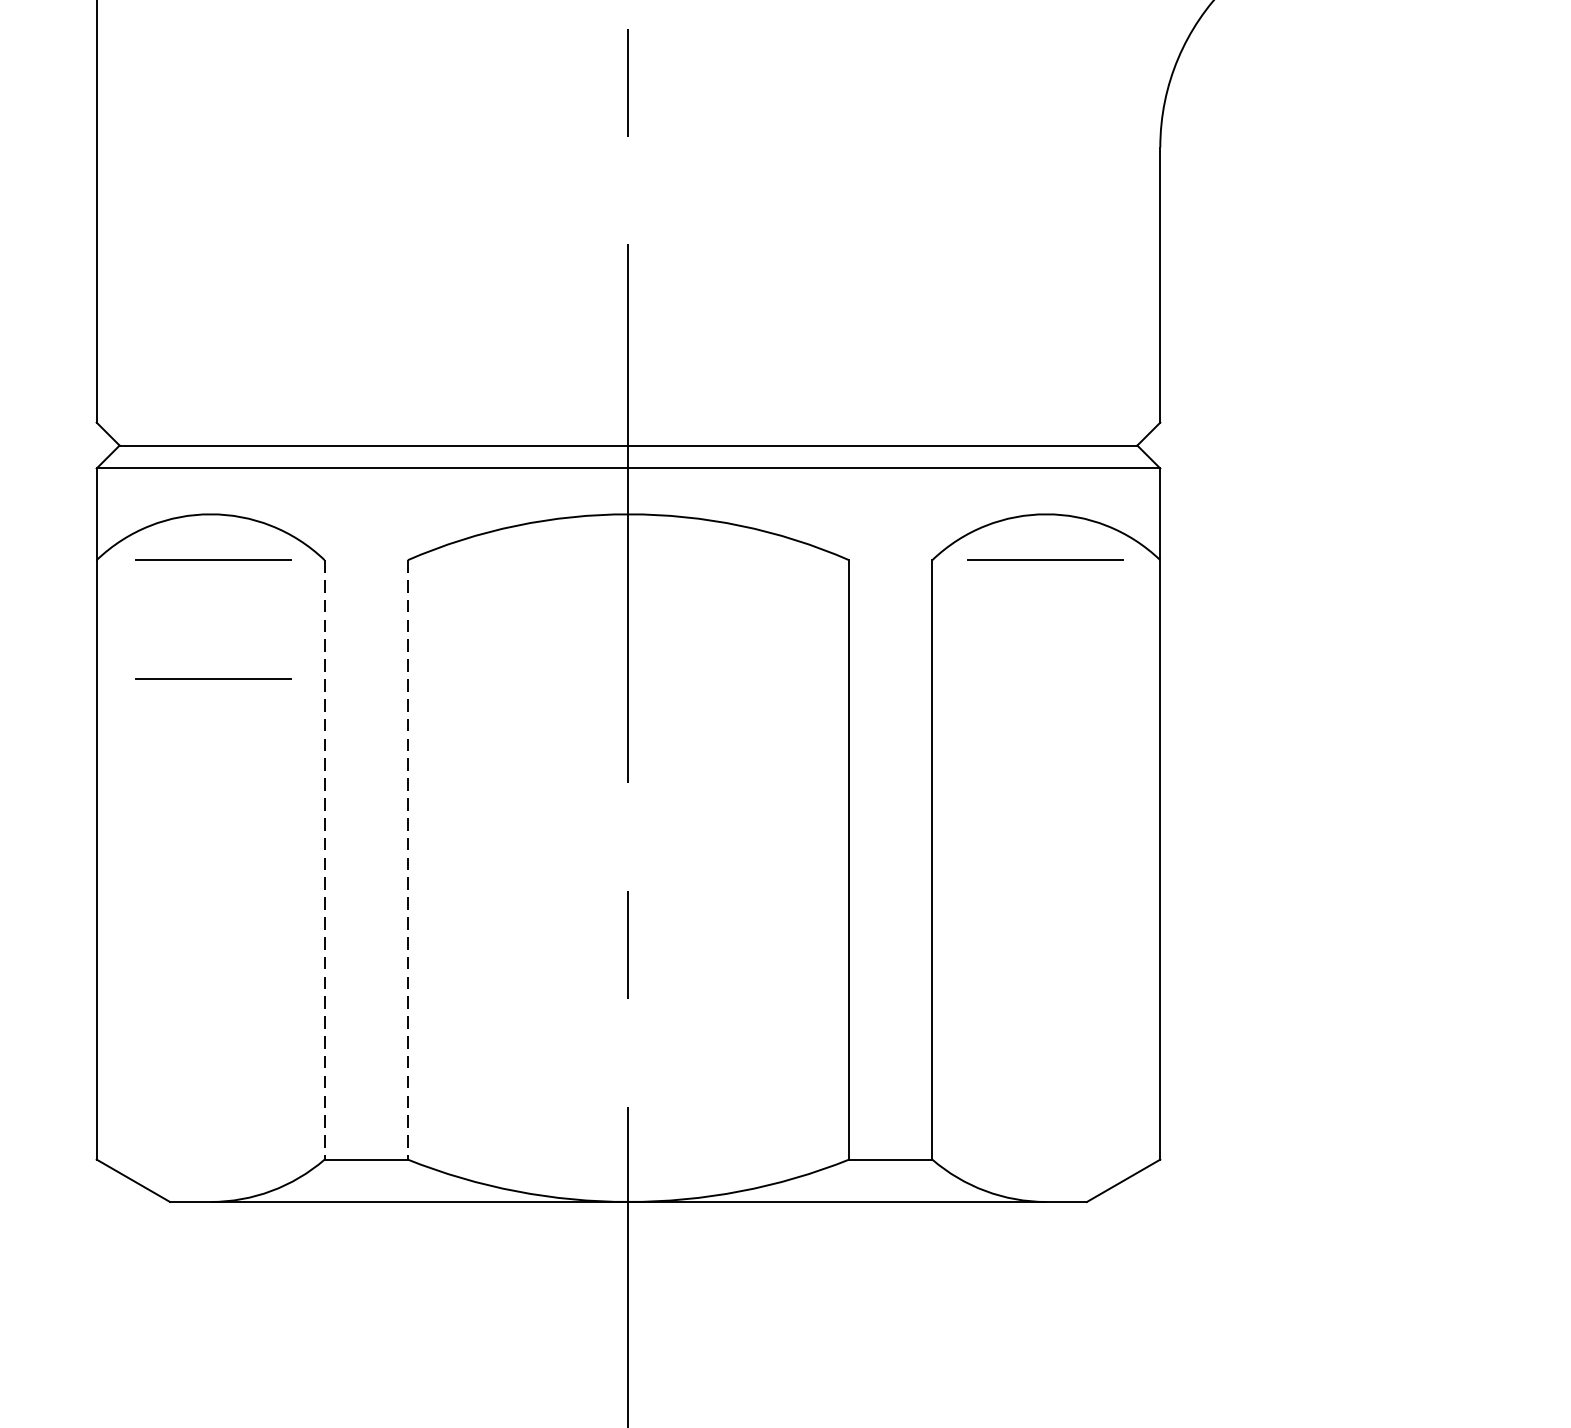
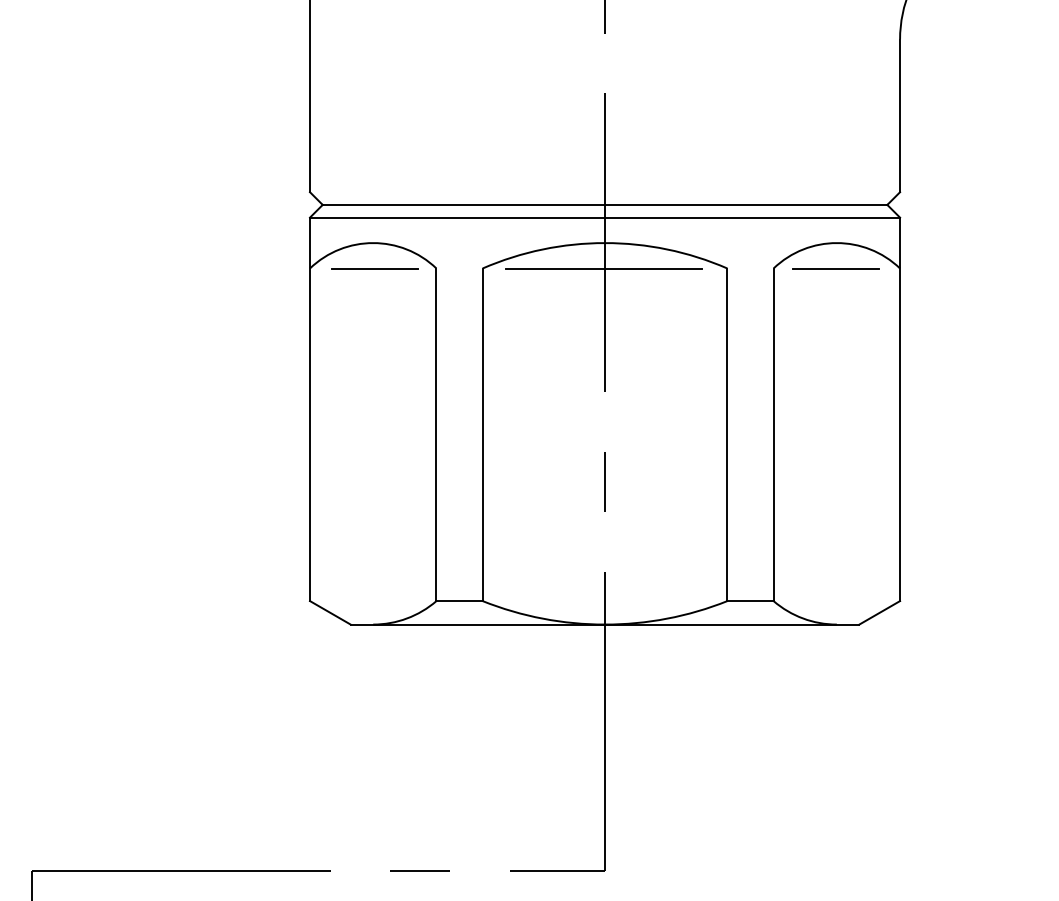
line: (627, 560) -> (604, 268), added
line: (212, 679) -> (374, 334), removed
line: (324, 861) -> (436, 435), dashed -> solid
line: (407, 861) -> (482, 435), dashed -> solid

